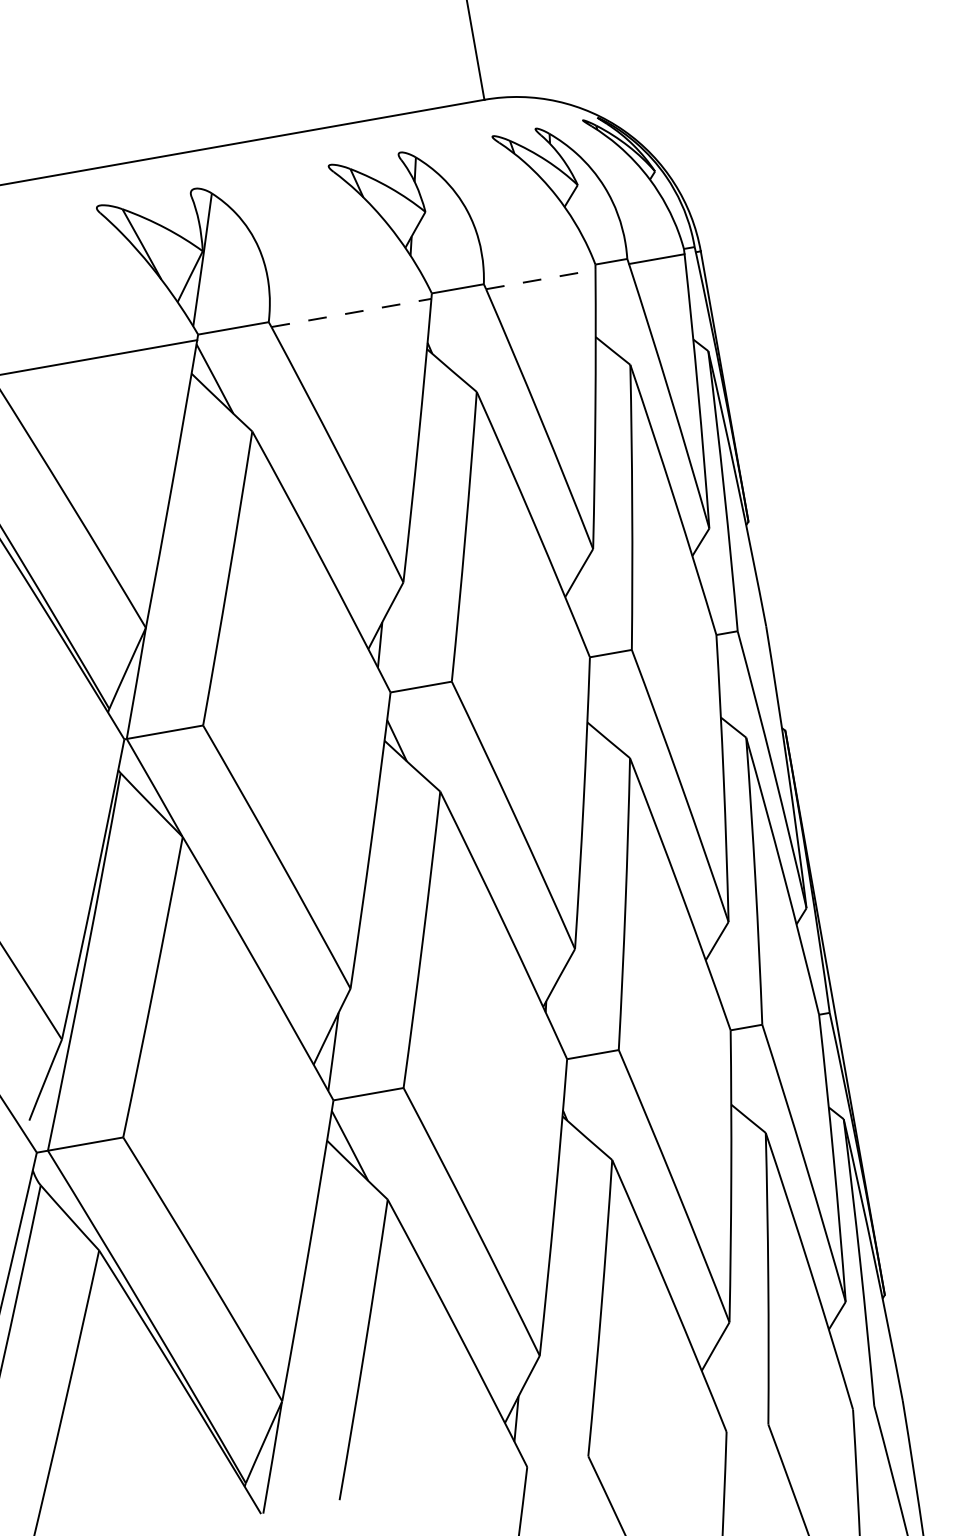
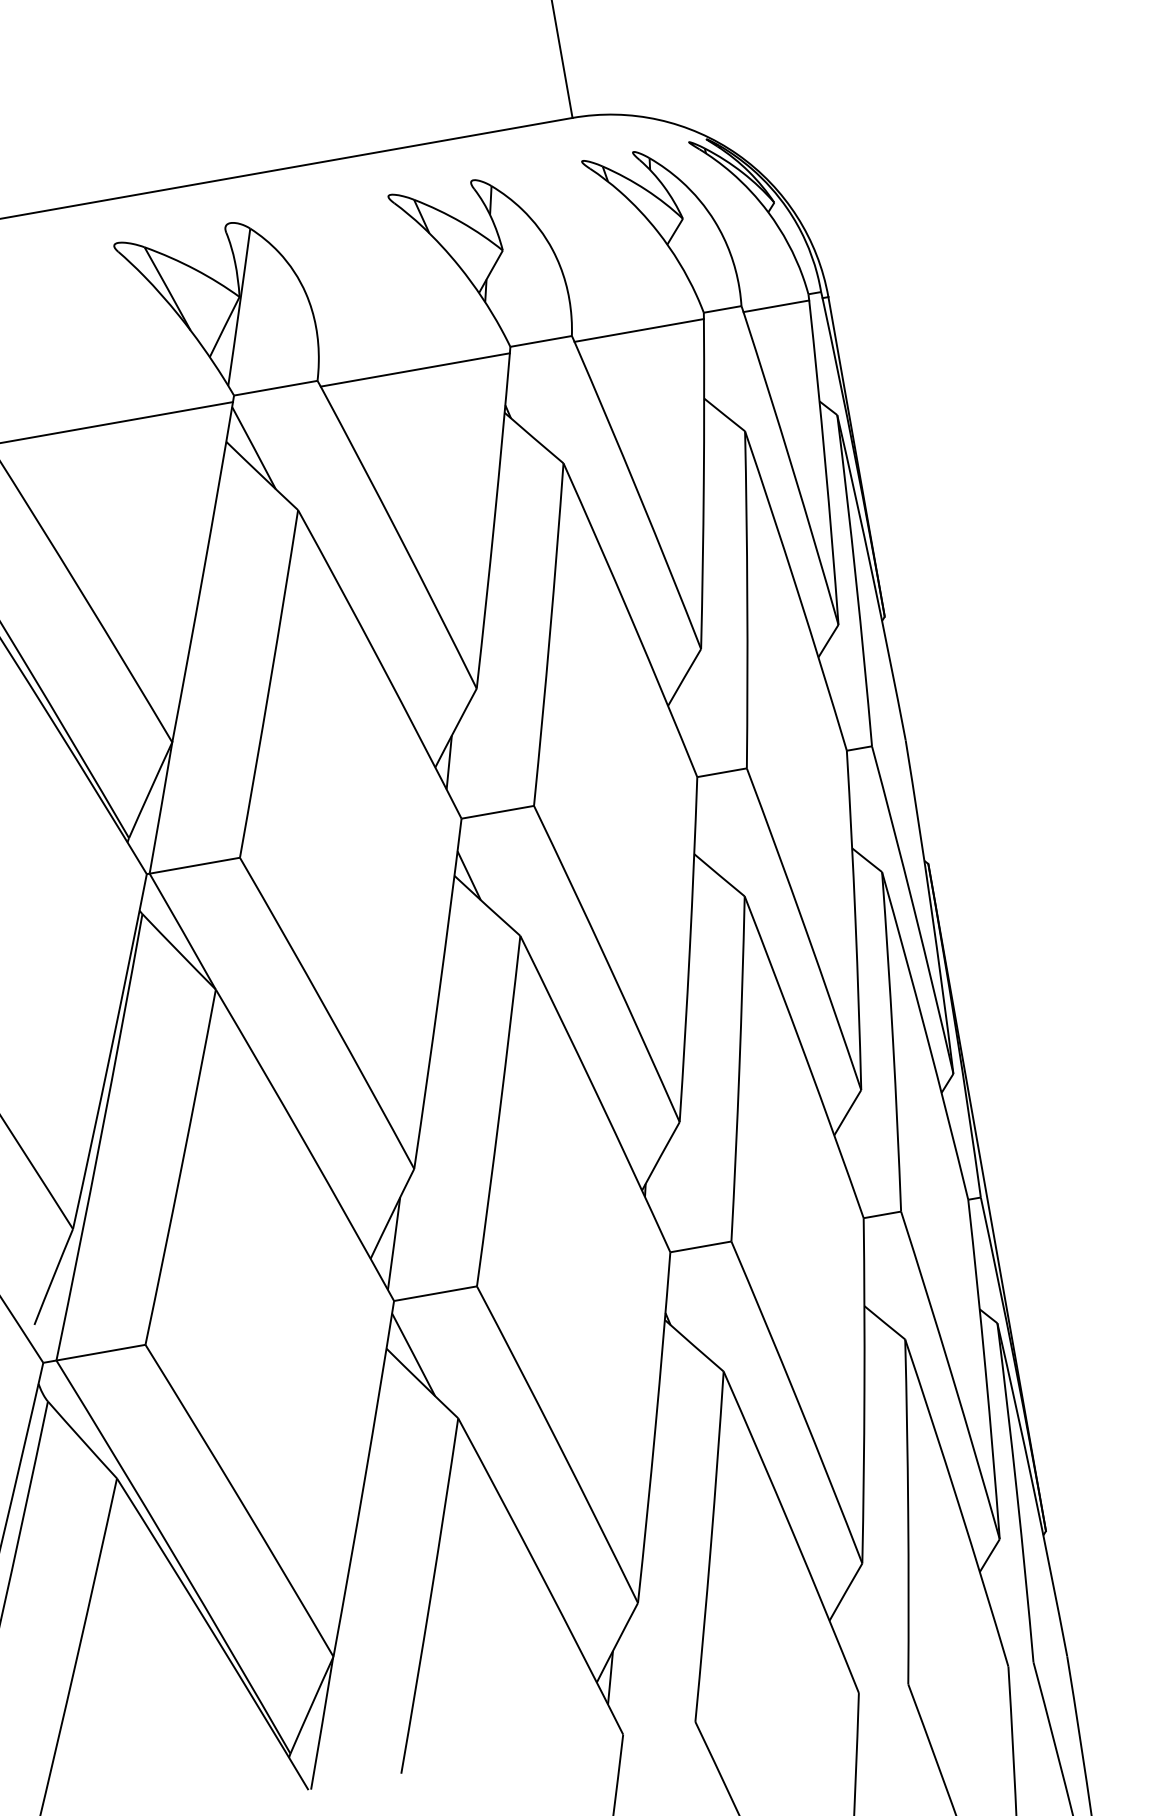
line: (540, 279) -> (638, 330), dashed -> solid
line: (351, 312) -> (415, 369), dashed -> solid

